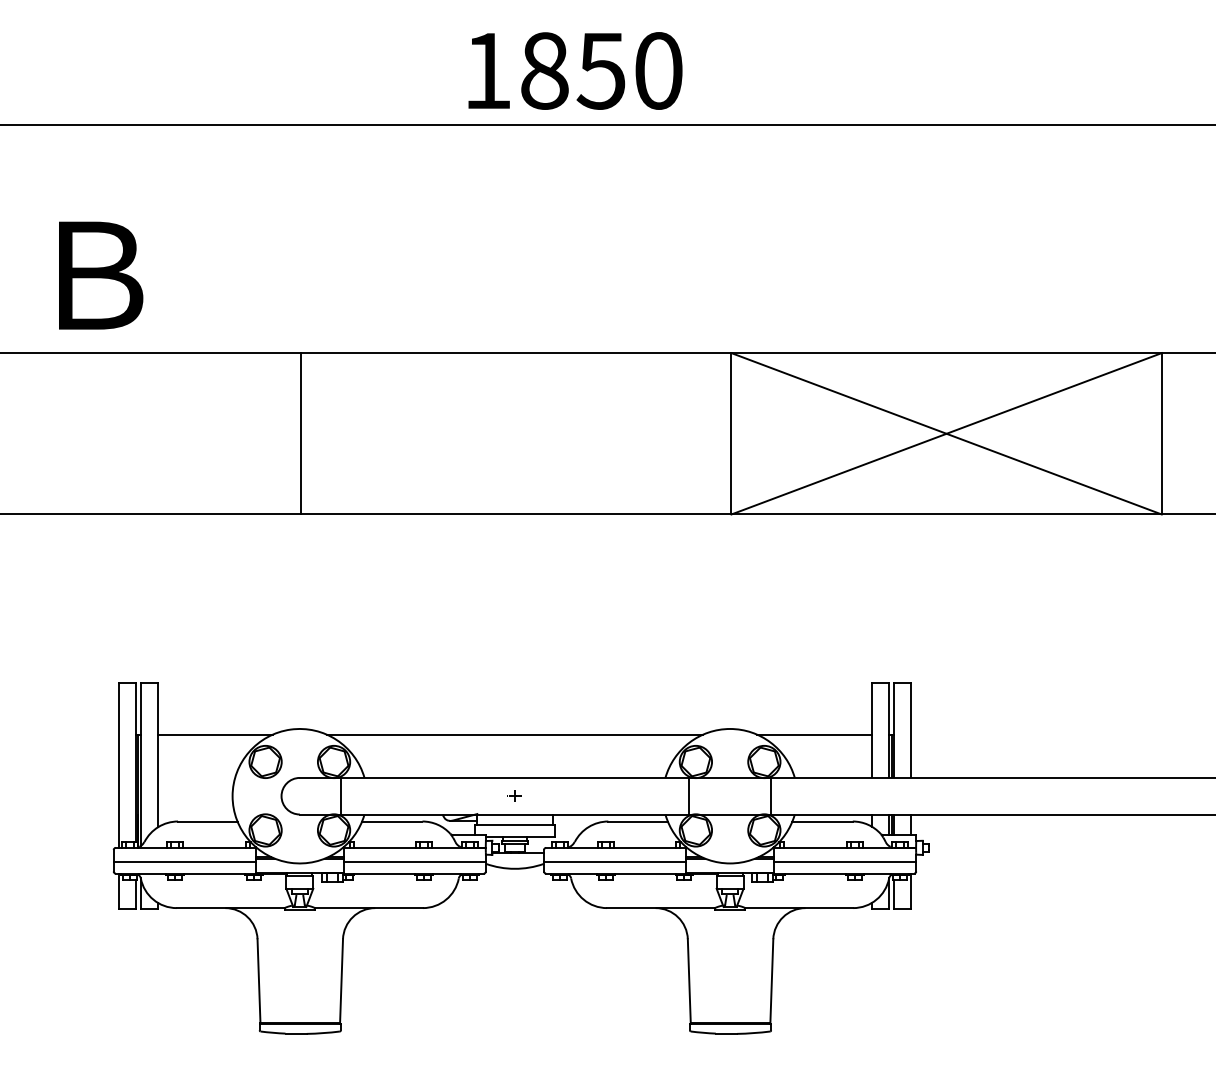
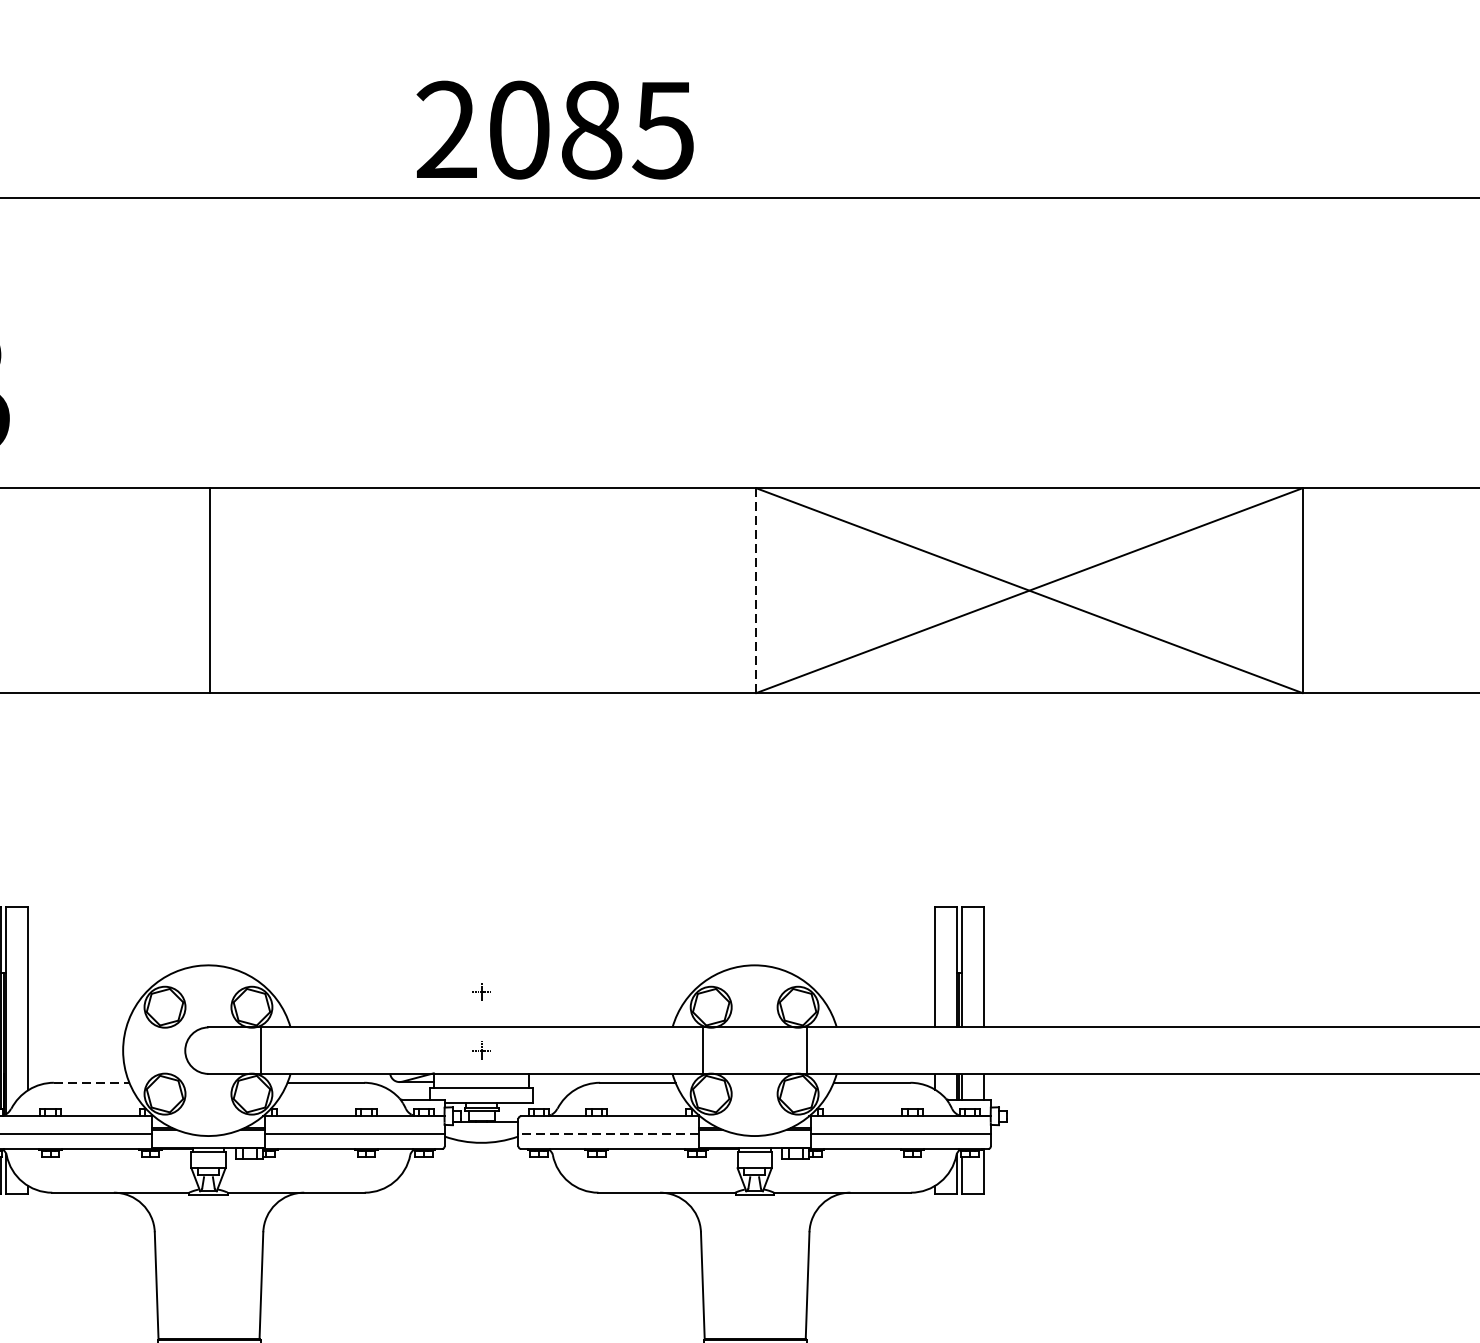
text: (573, 70) -> (555, 129), 1850 -> 2085
line: (731, 433) -> (756, 590), solid -> dashed
line: (214, 734) -> (100, 972), removed
line: (514, 734) -> (480, 972), removed
line: (814, 734) -> (861, 972), removed
part: (514, 749) -> (480, 991), added
line: (207, 821) -> (91, 1082), solid -> dashed
line: (614, 861) -> (607, 1133), solid -> dashed

